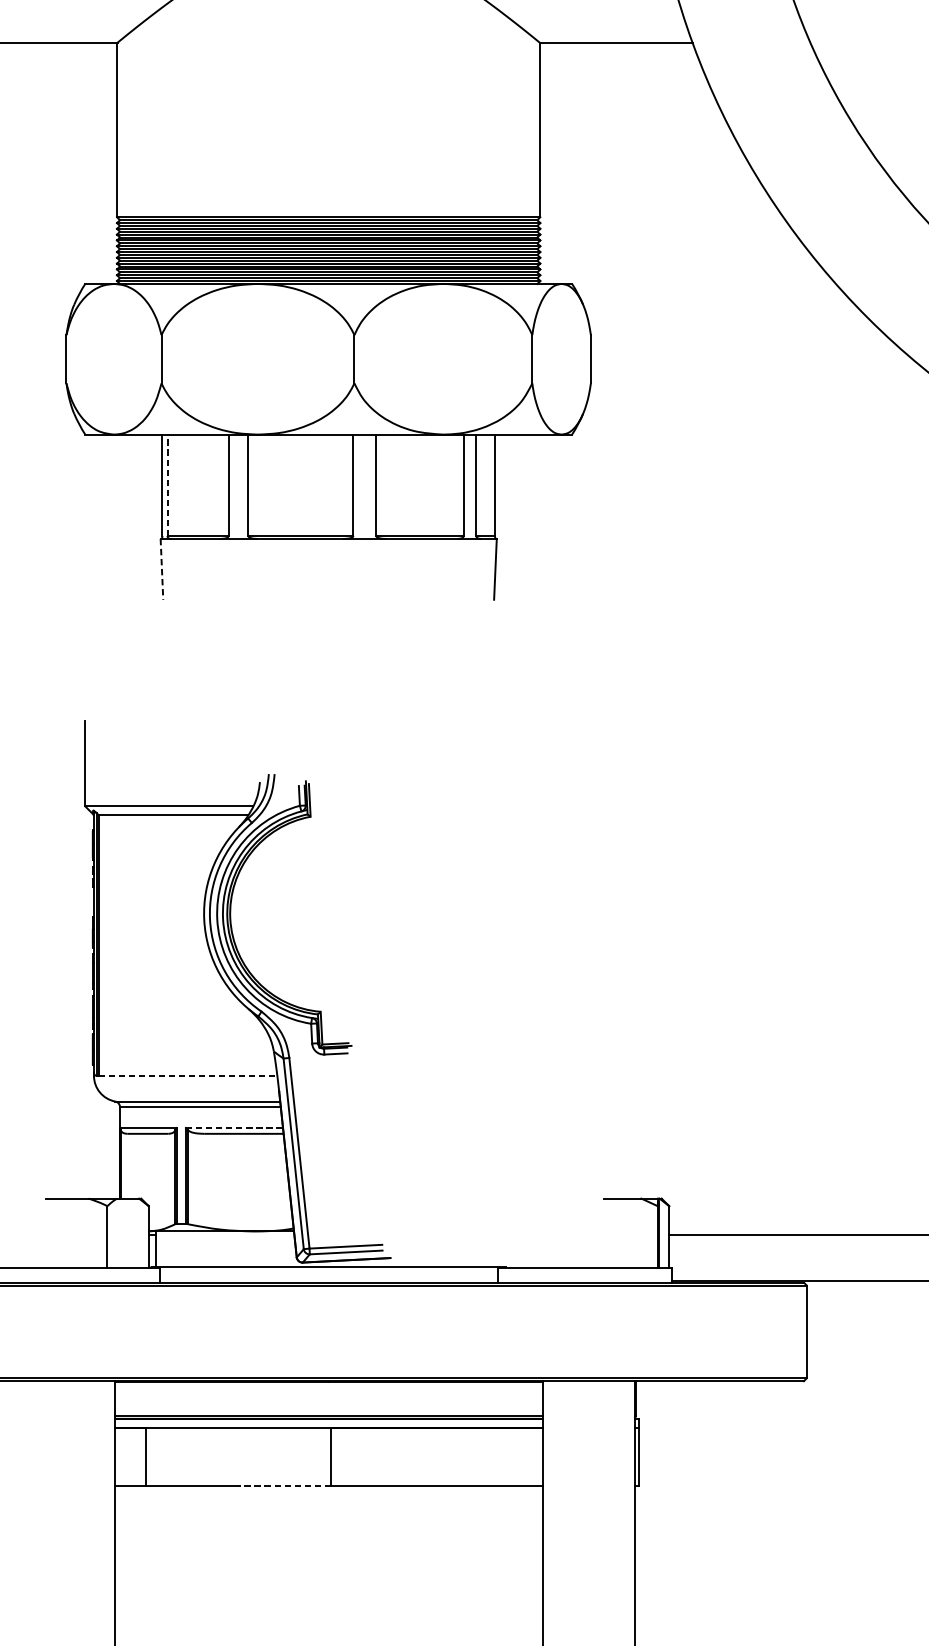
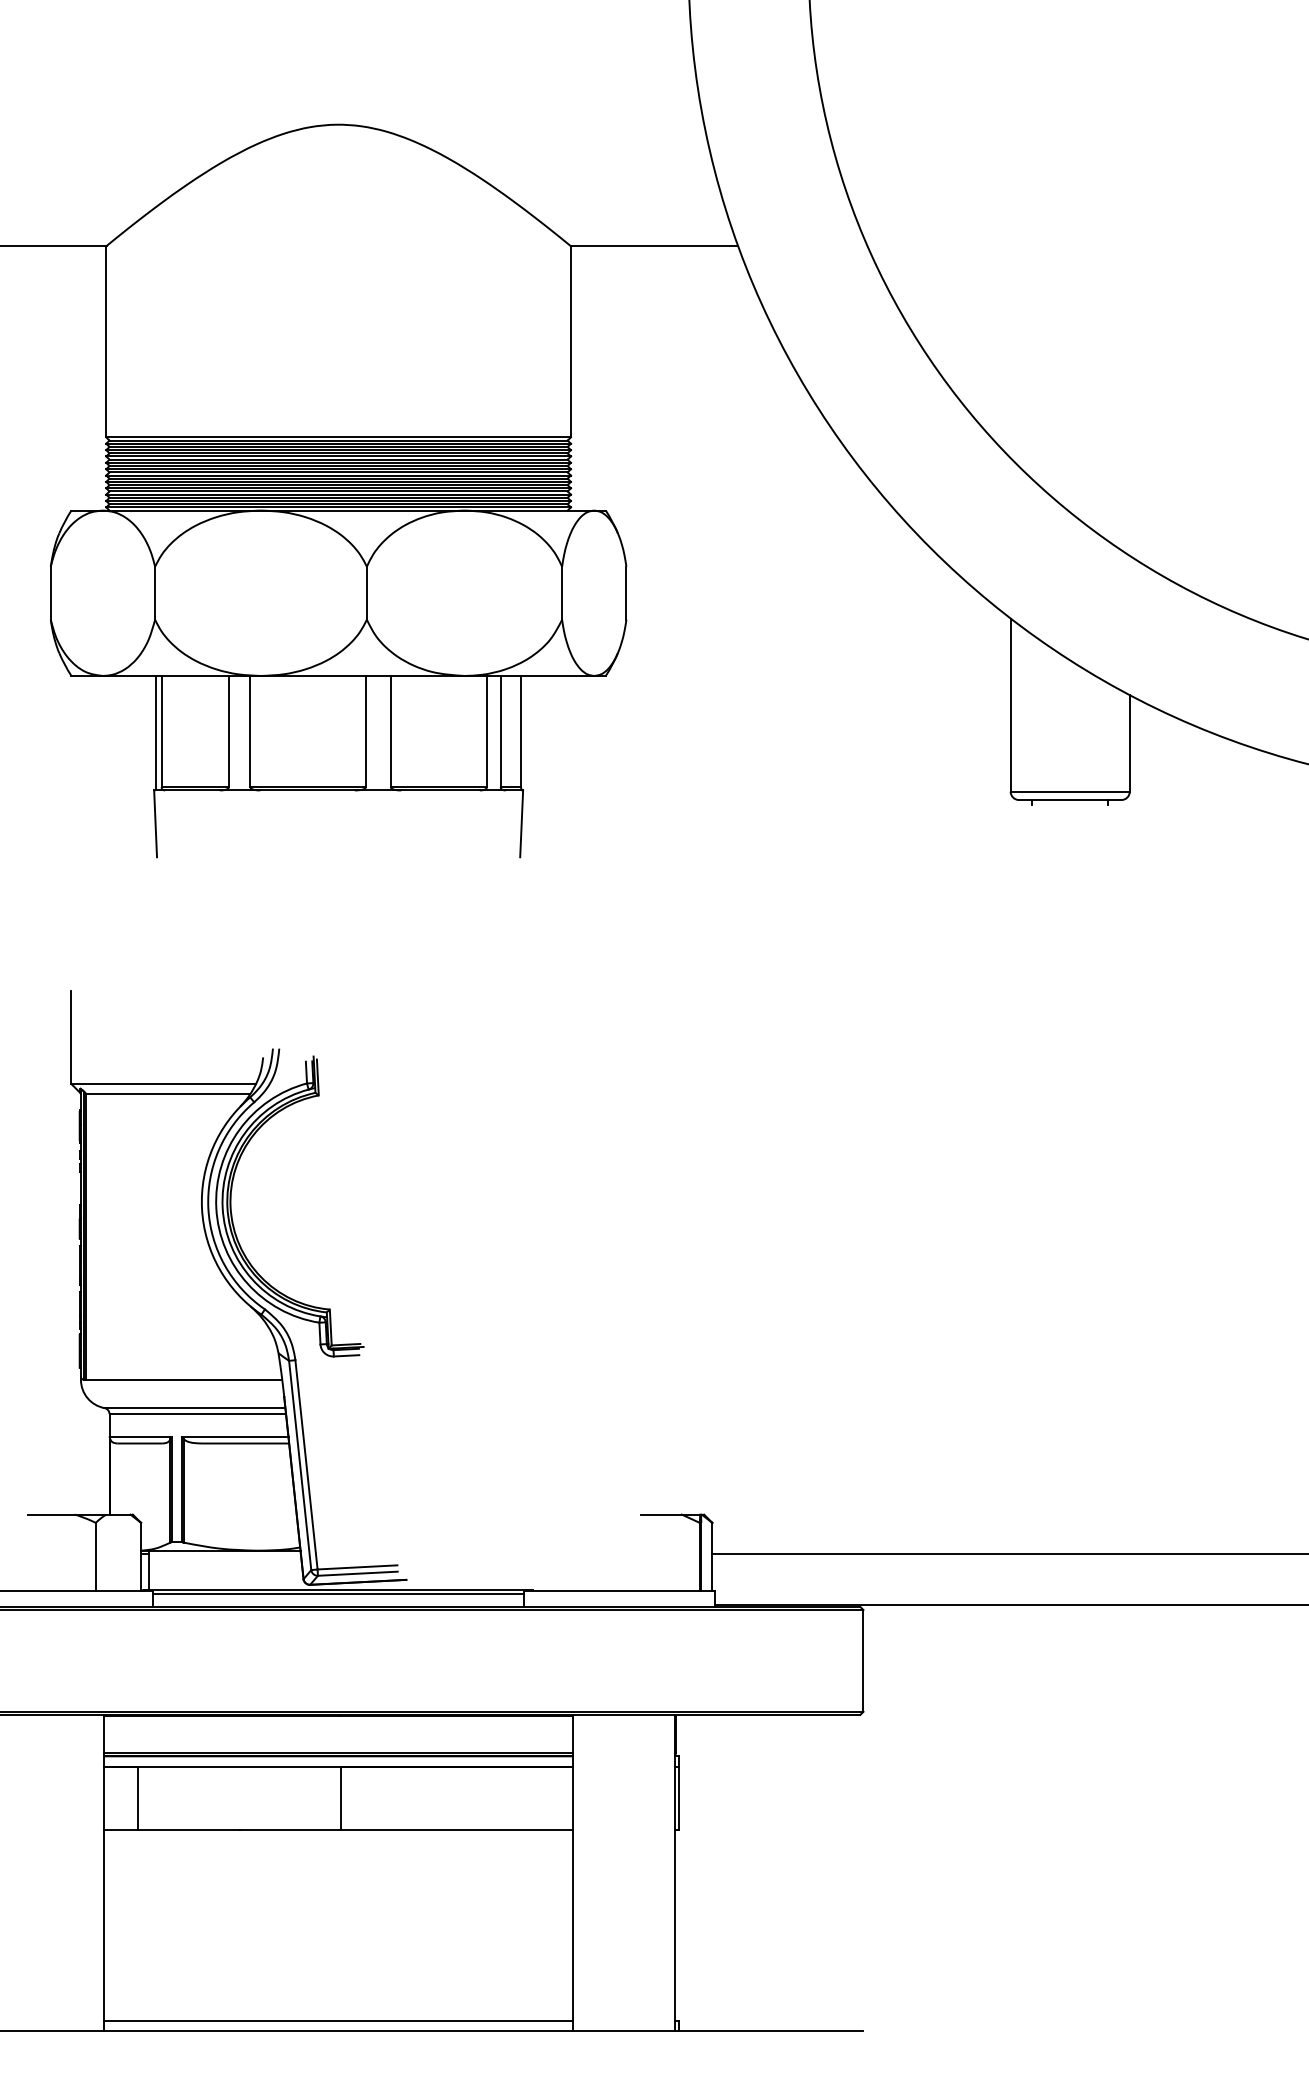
line: (167, 485) -> (161, 731), dashed -> solid
line: (161, 569) -> (155, 824), dashed -> solid
line: (188, 1075) -> (184, 1379), dashed -> solid
line: (234, 1128) -> (235, 1437), dashed -> solid
line: (328, 1271) -> (338, 1594), added
line: (284, 1486) -> (290, 1830), dashed -> solid

